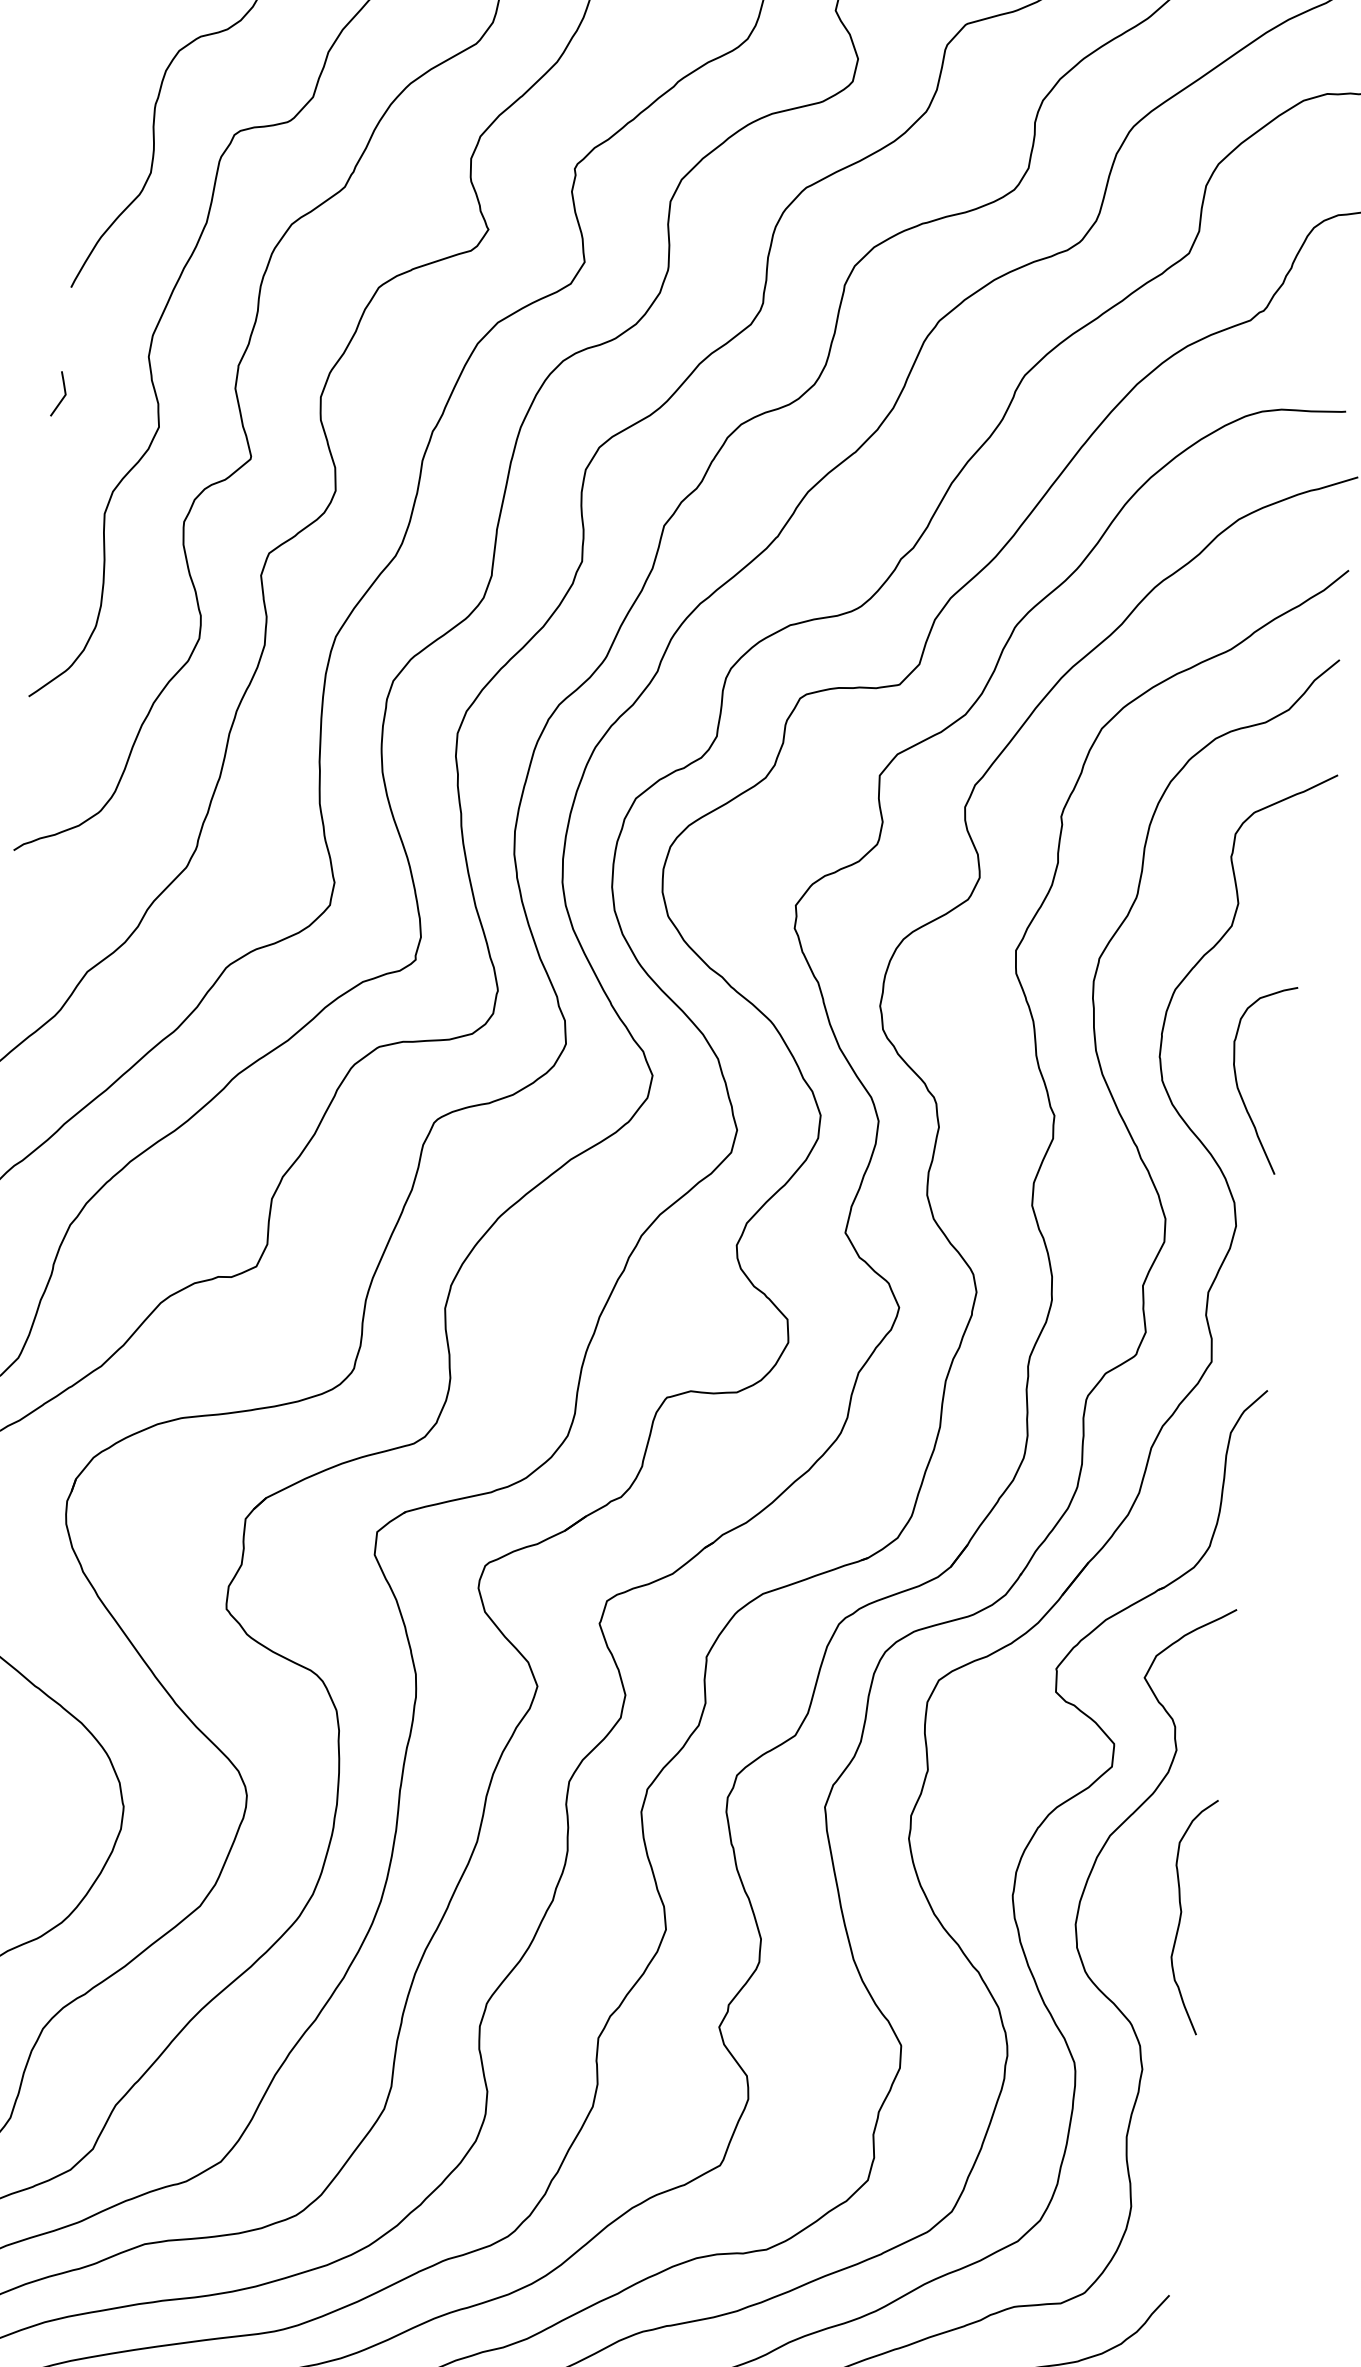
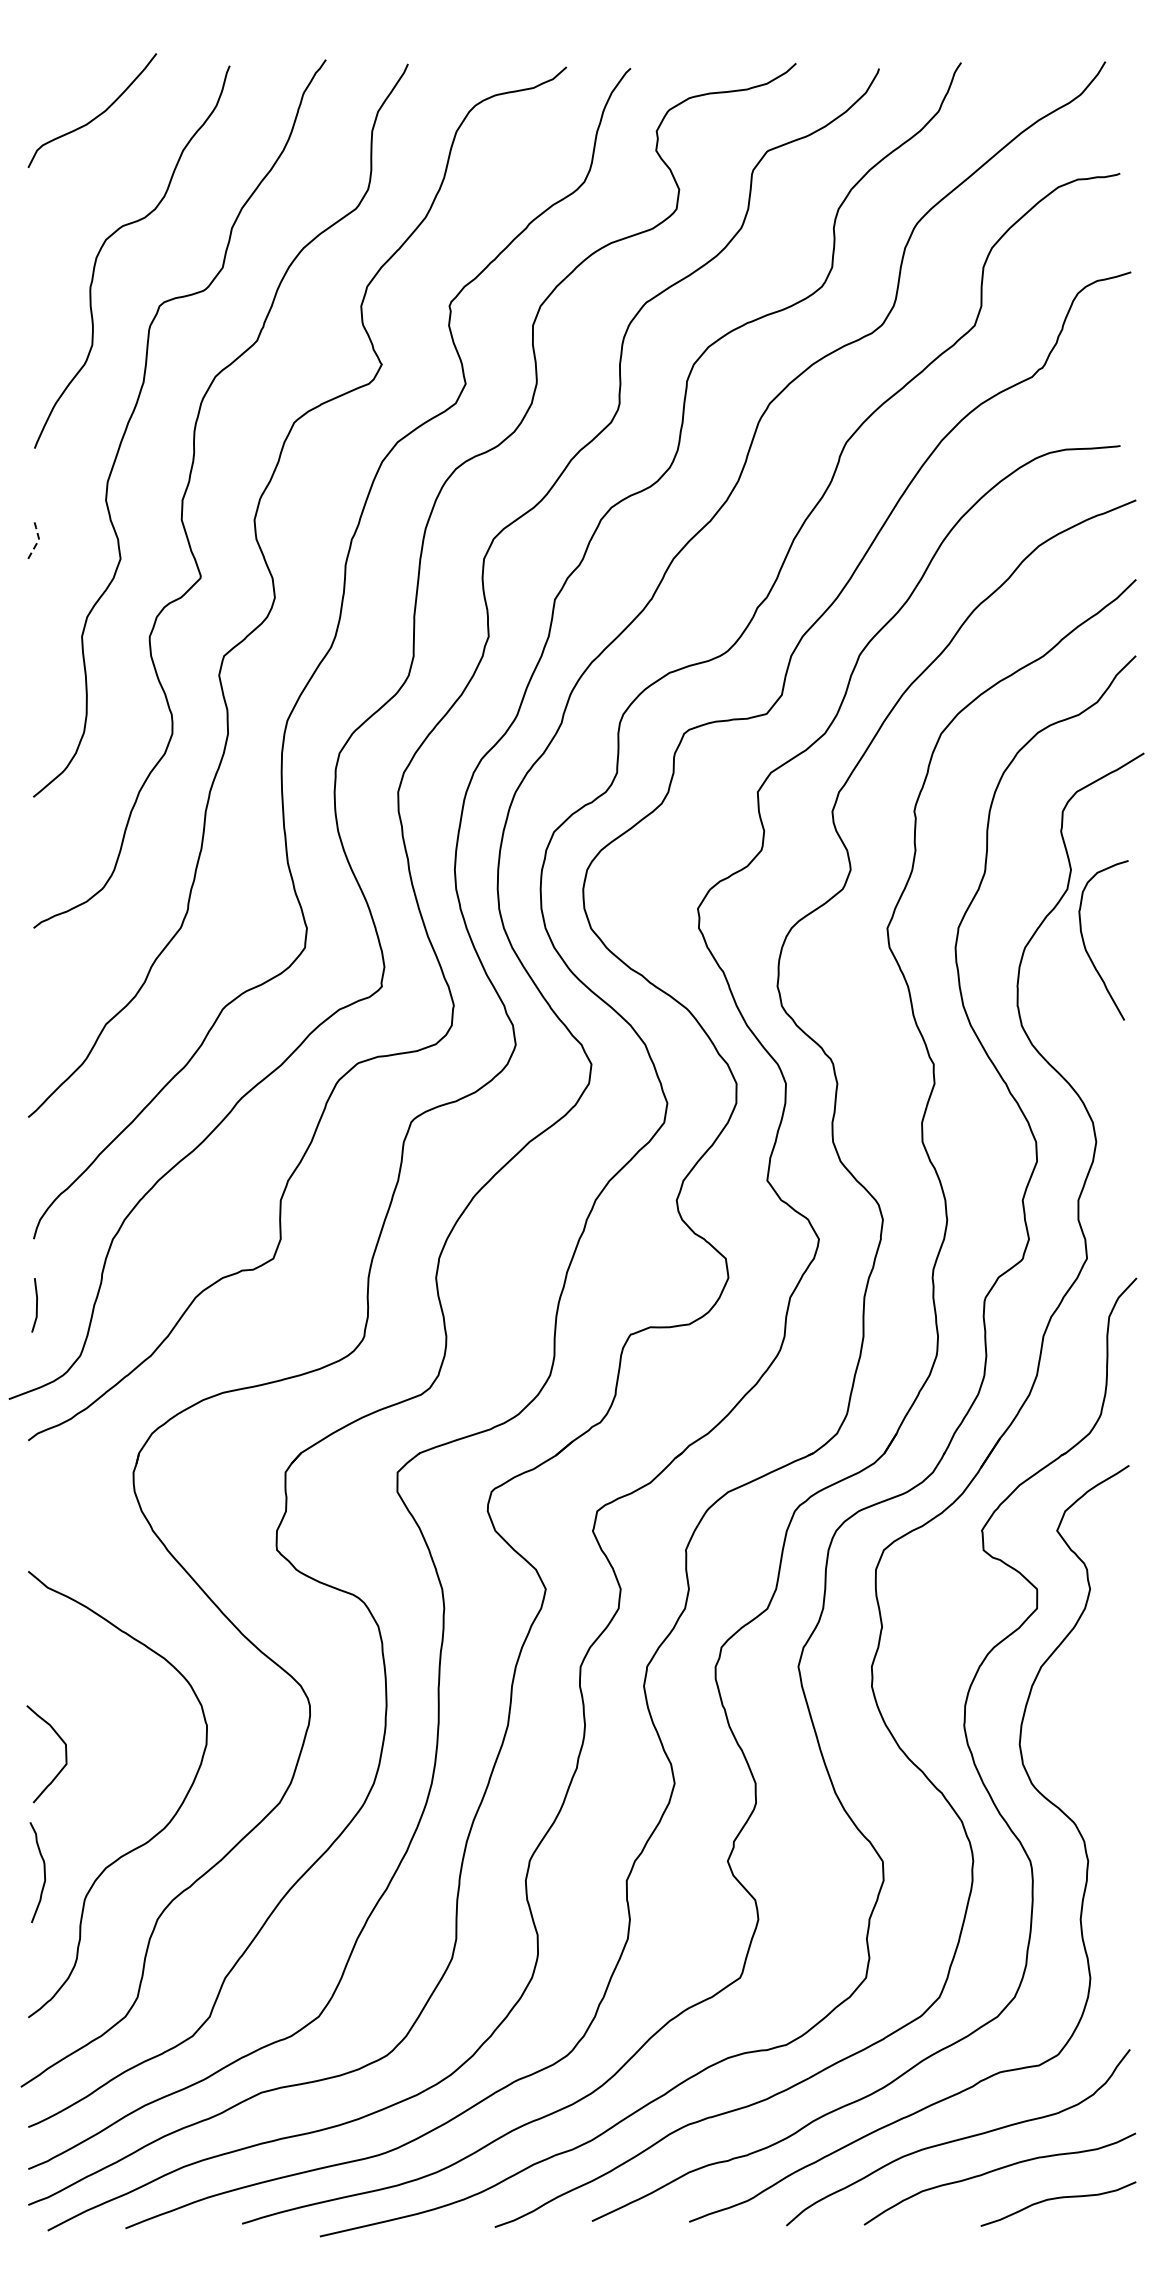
line: (66, 394) -> (39, 539), solid -> dashed
curve: (1237, 1080) -> (1085, 944), moved
curve: (1181, 1914) -> (1108, 1727), removed

